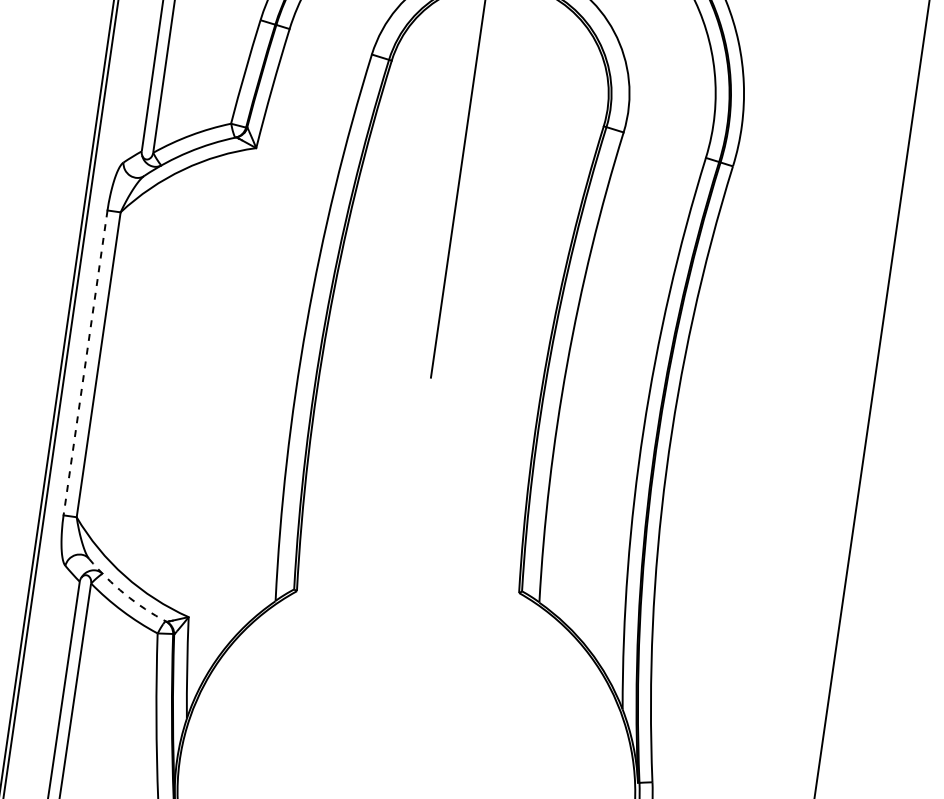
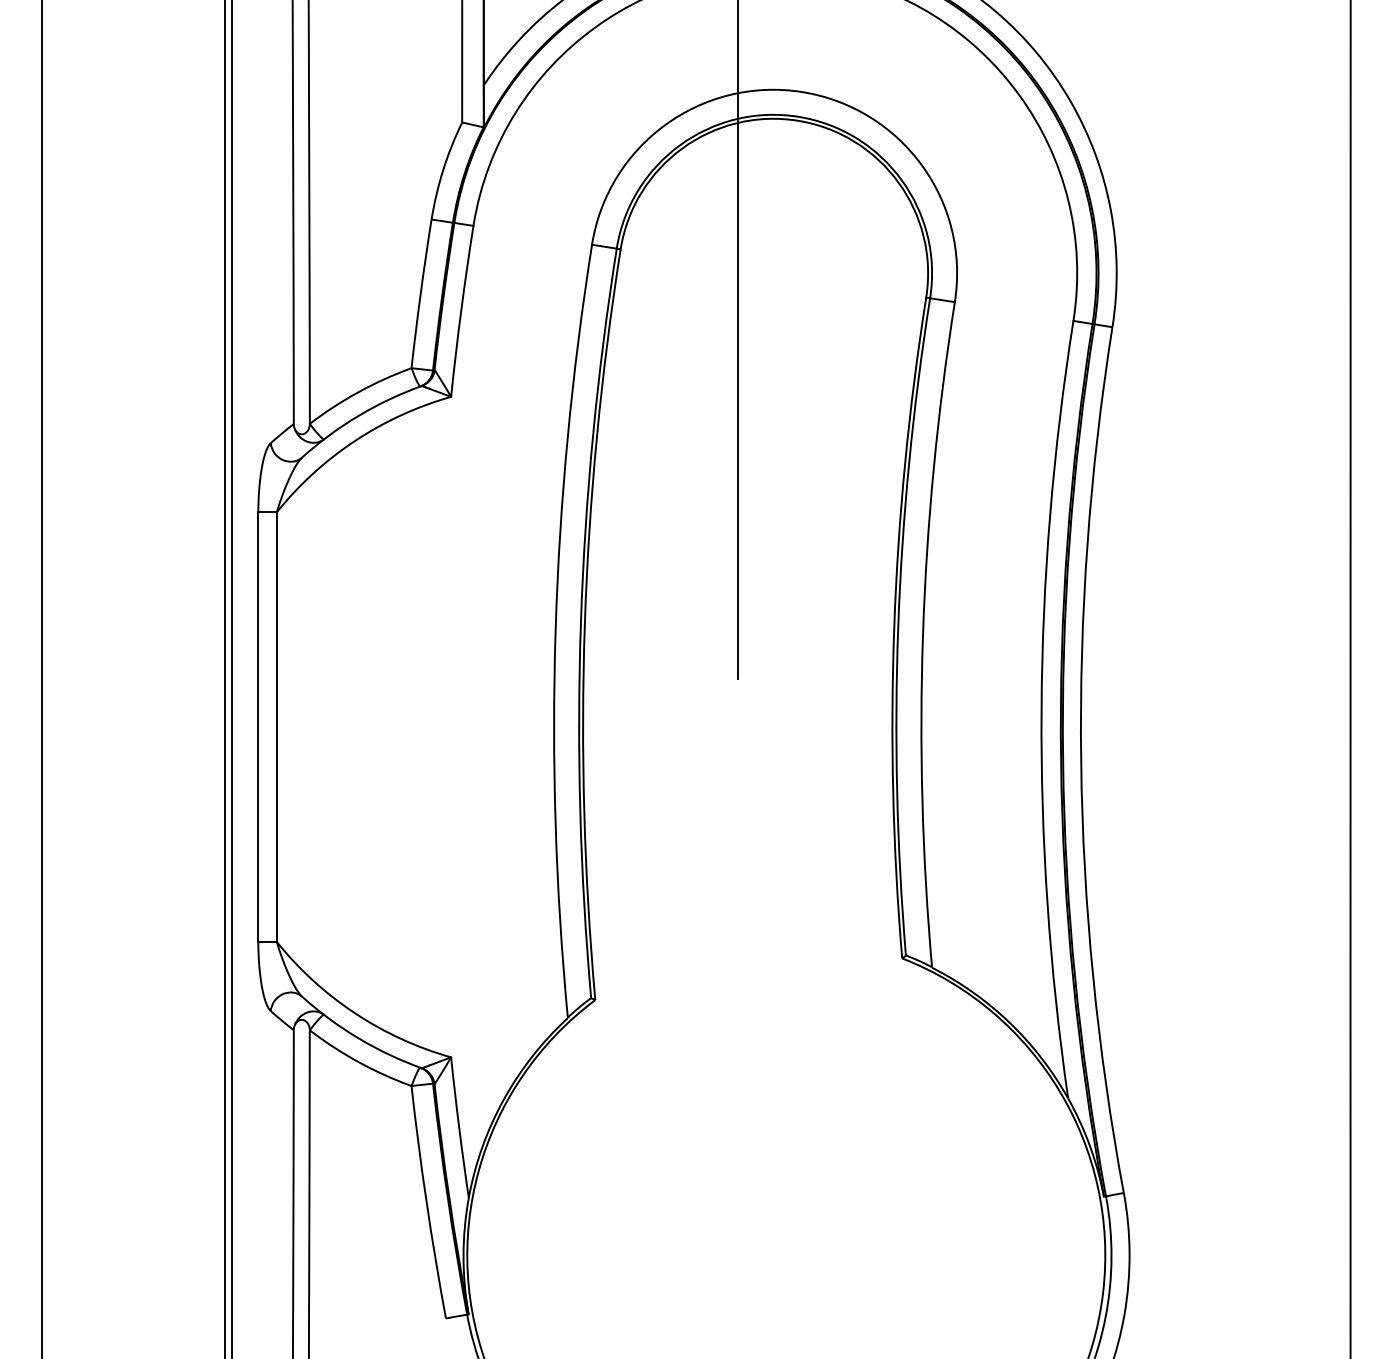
line: (85, 363) -> (258, 727), dashed -> solid
arc: (124, 594) -> (358, 1038), dashed -> solid

